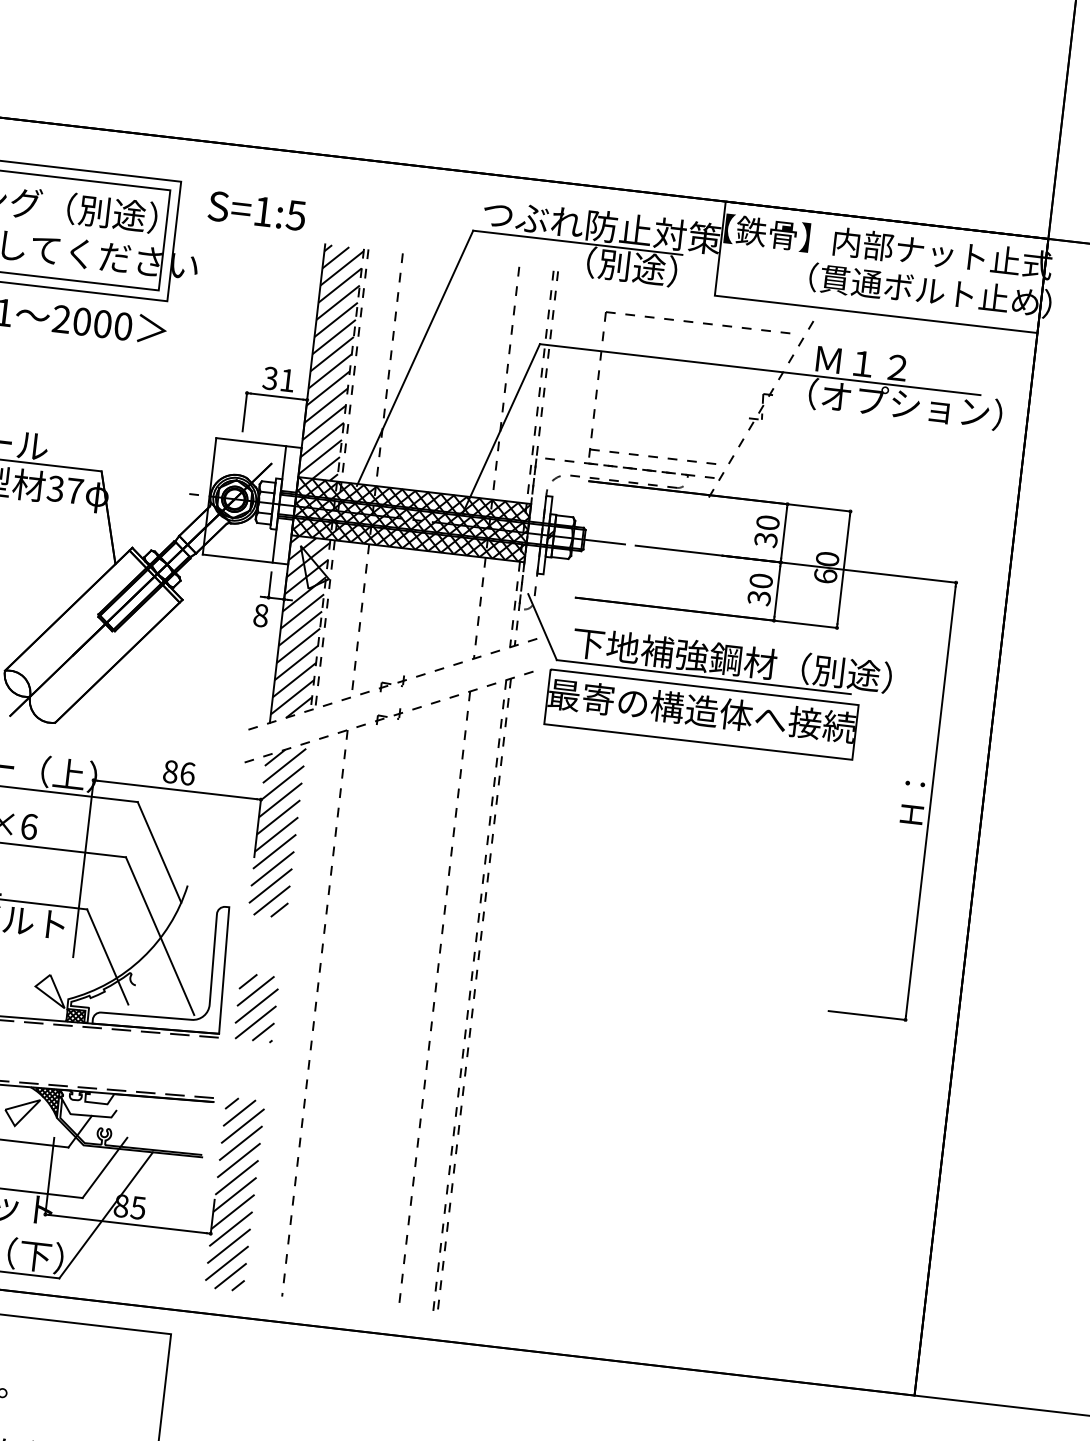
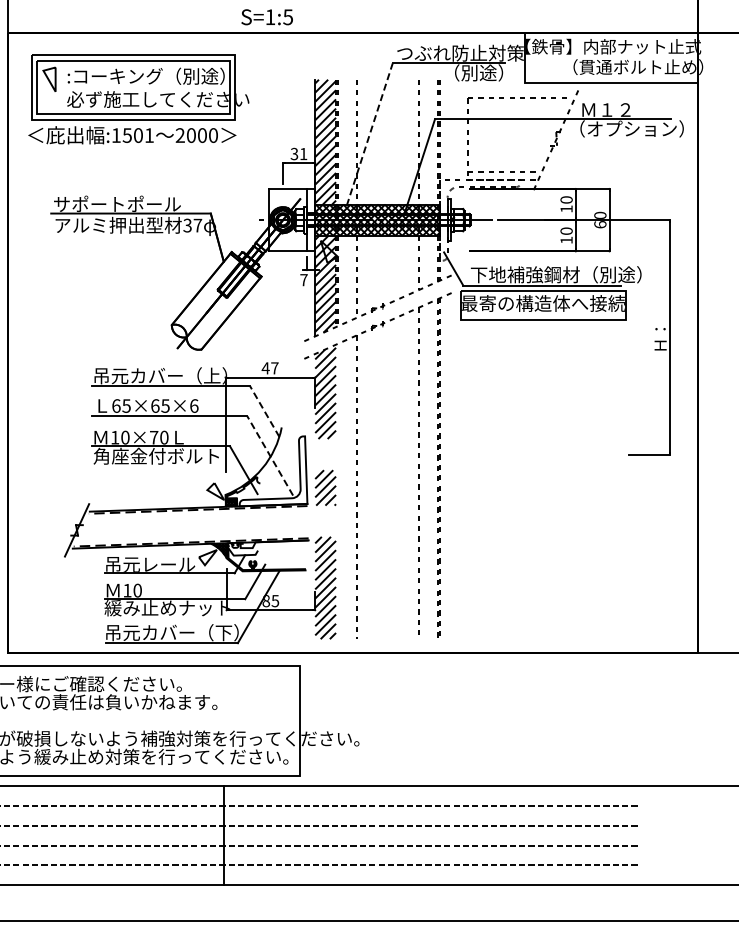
text: (255, 211) -> (266, 17), moved
line: (414, 358) -> (369, 134), solid -> dashed
text: (765, 538) -> (566, 208), 30 -> 10
text: (759, 598) -> (566, 240), 30 -> 10
text: (260, 616) -> (303, 280), 8 -> 7
text: (177, 772) -> (269, 368), 86 -> 47
line: (159, 852) -> (264, 411), solid -> dashed
line: (160, 935) -> (270, 455), solid -> dashed

